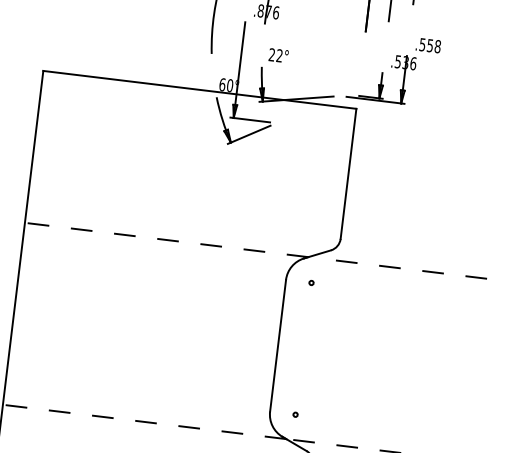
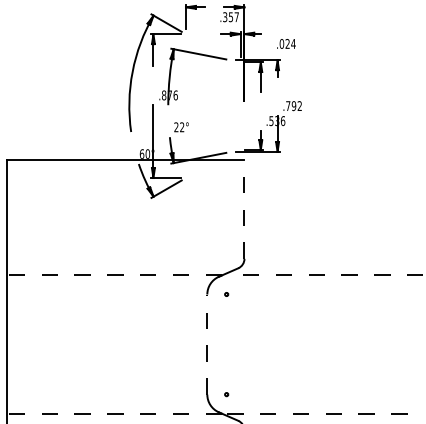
text: (430, 46) -> (294, 106), .558 -> .792
line: (348, 172) -> (244, 208), solid -> dashed
line: (278, 345) -> (207, 344), solid -> dashed

